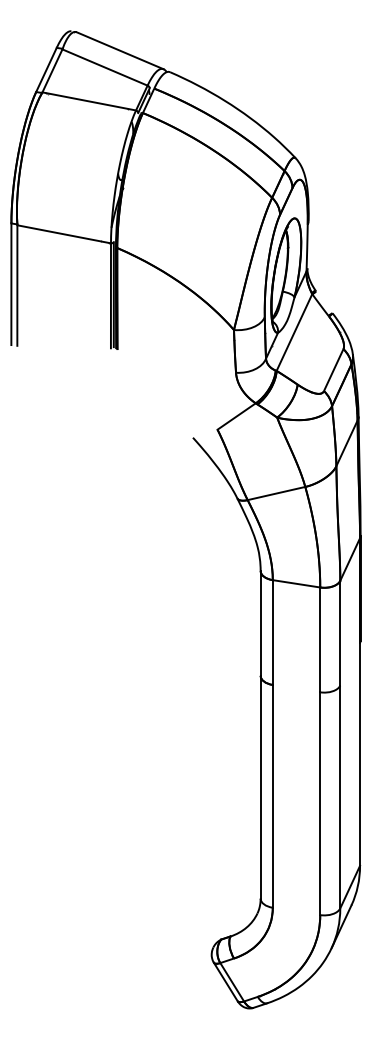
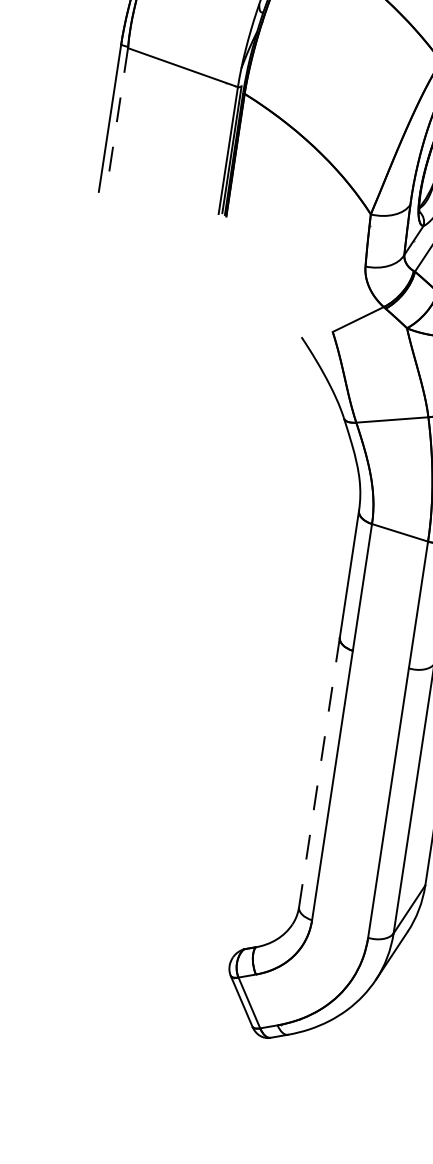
line: (17, 286) -> (116, 122), solid -> dashed
line: (260, 787) -> (319, 772), solid -> dashed

